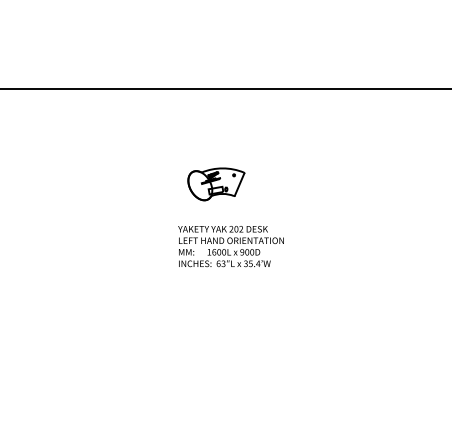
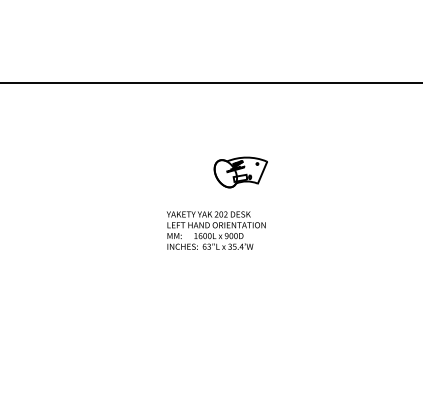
part: (216, 184) -> (240, 172), moved

